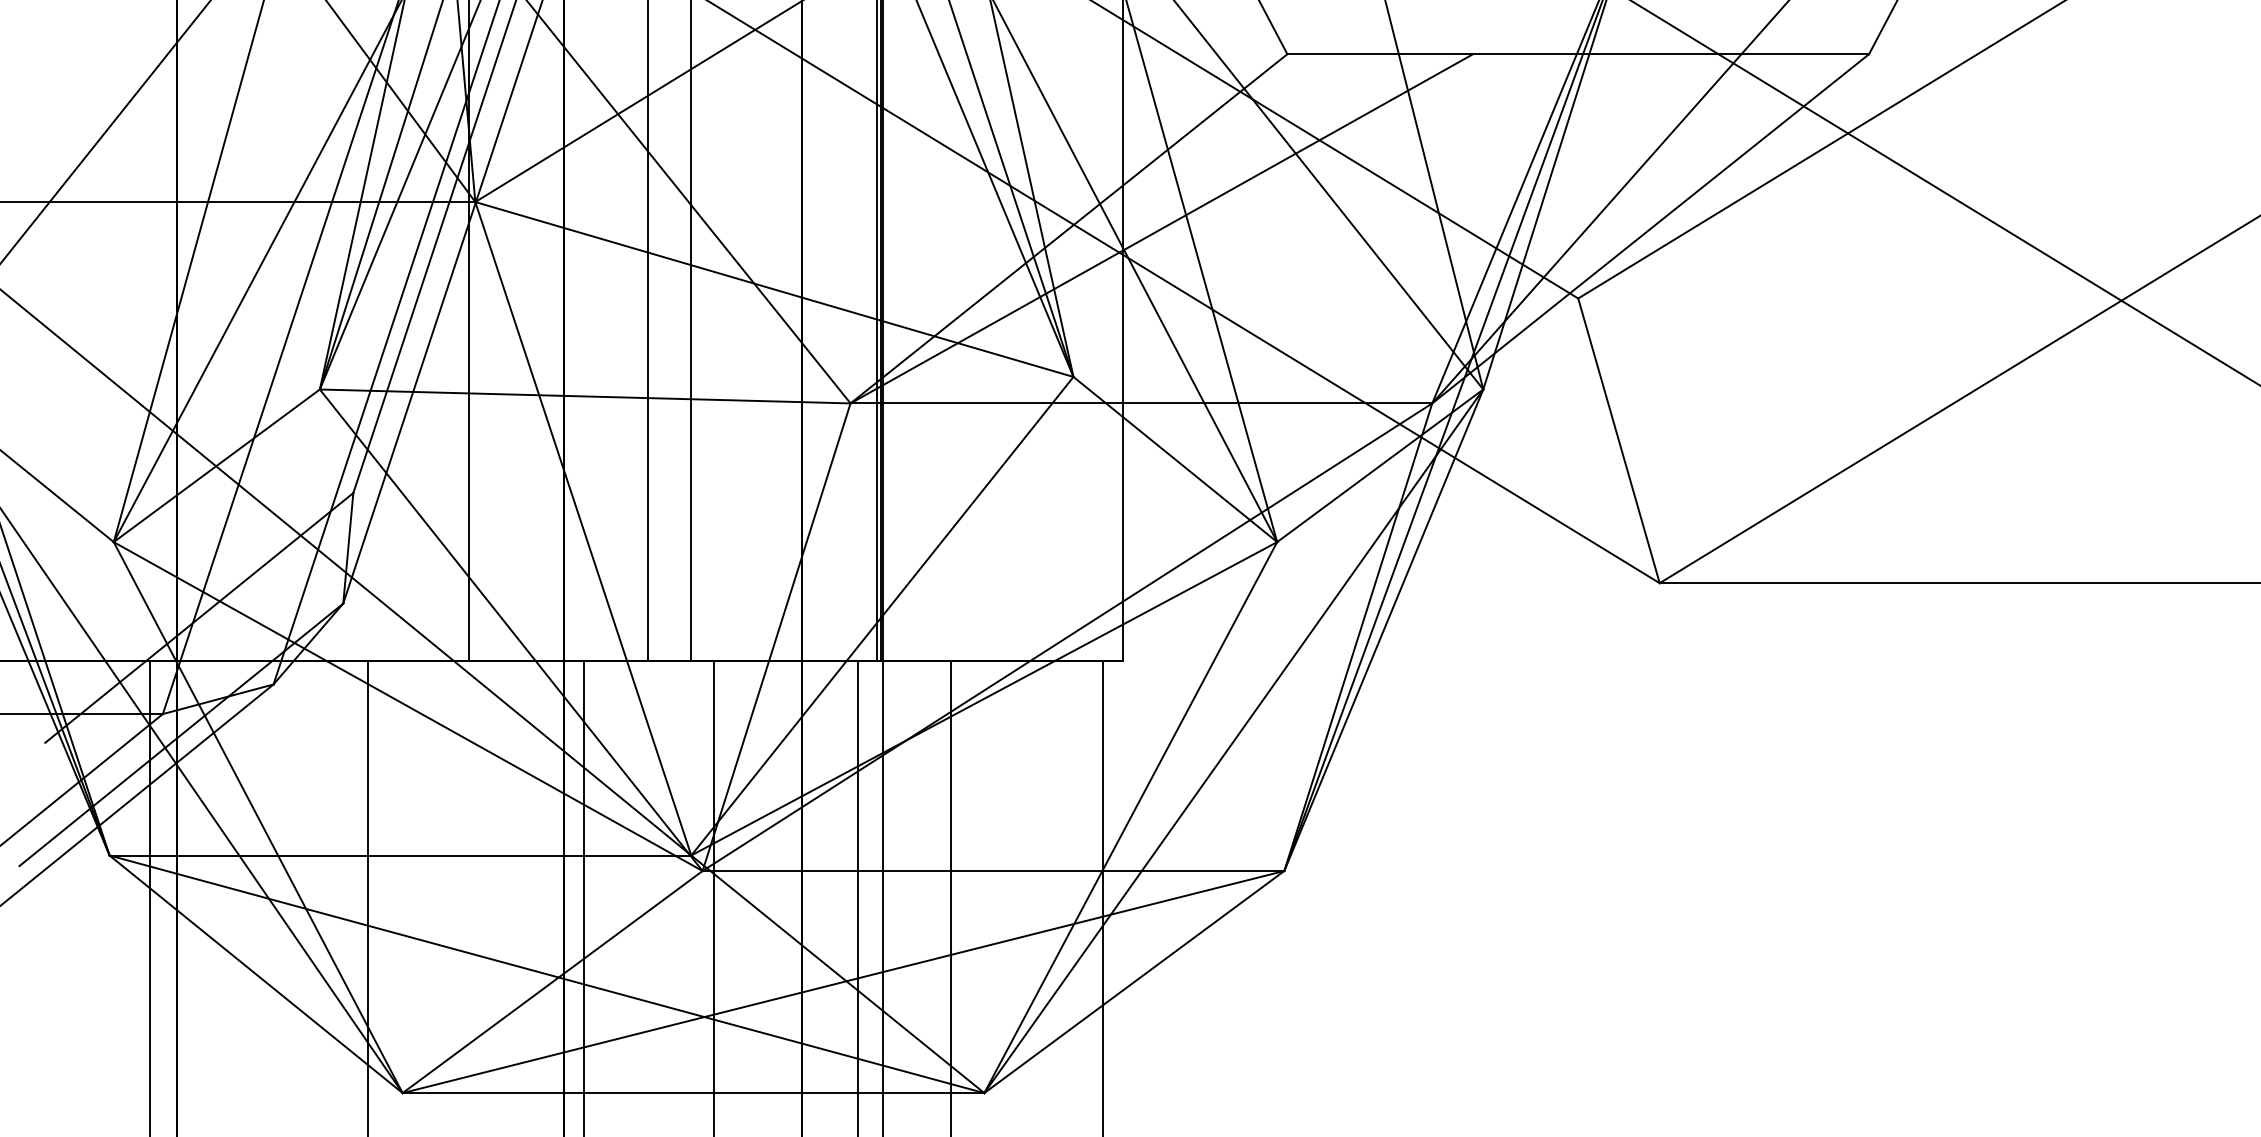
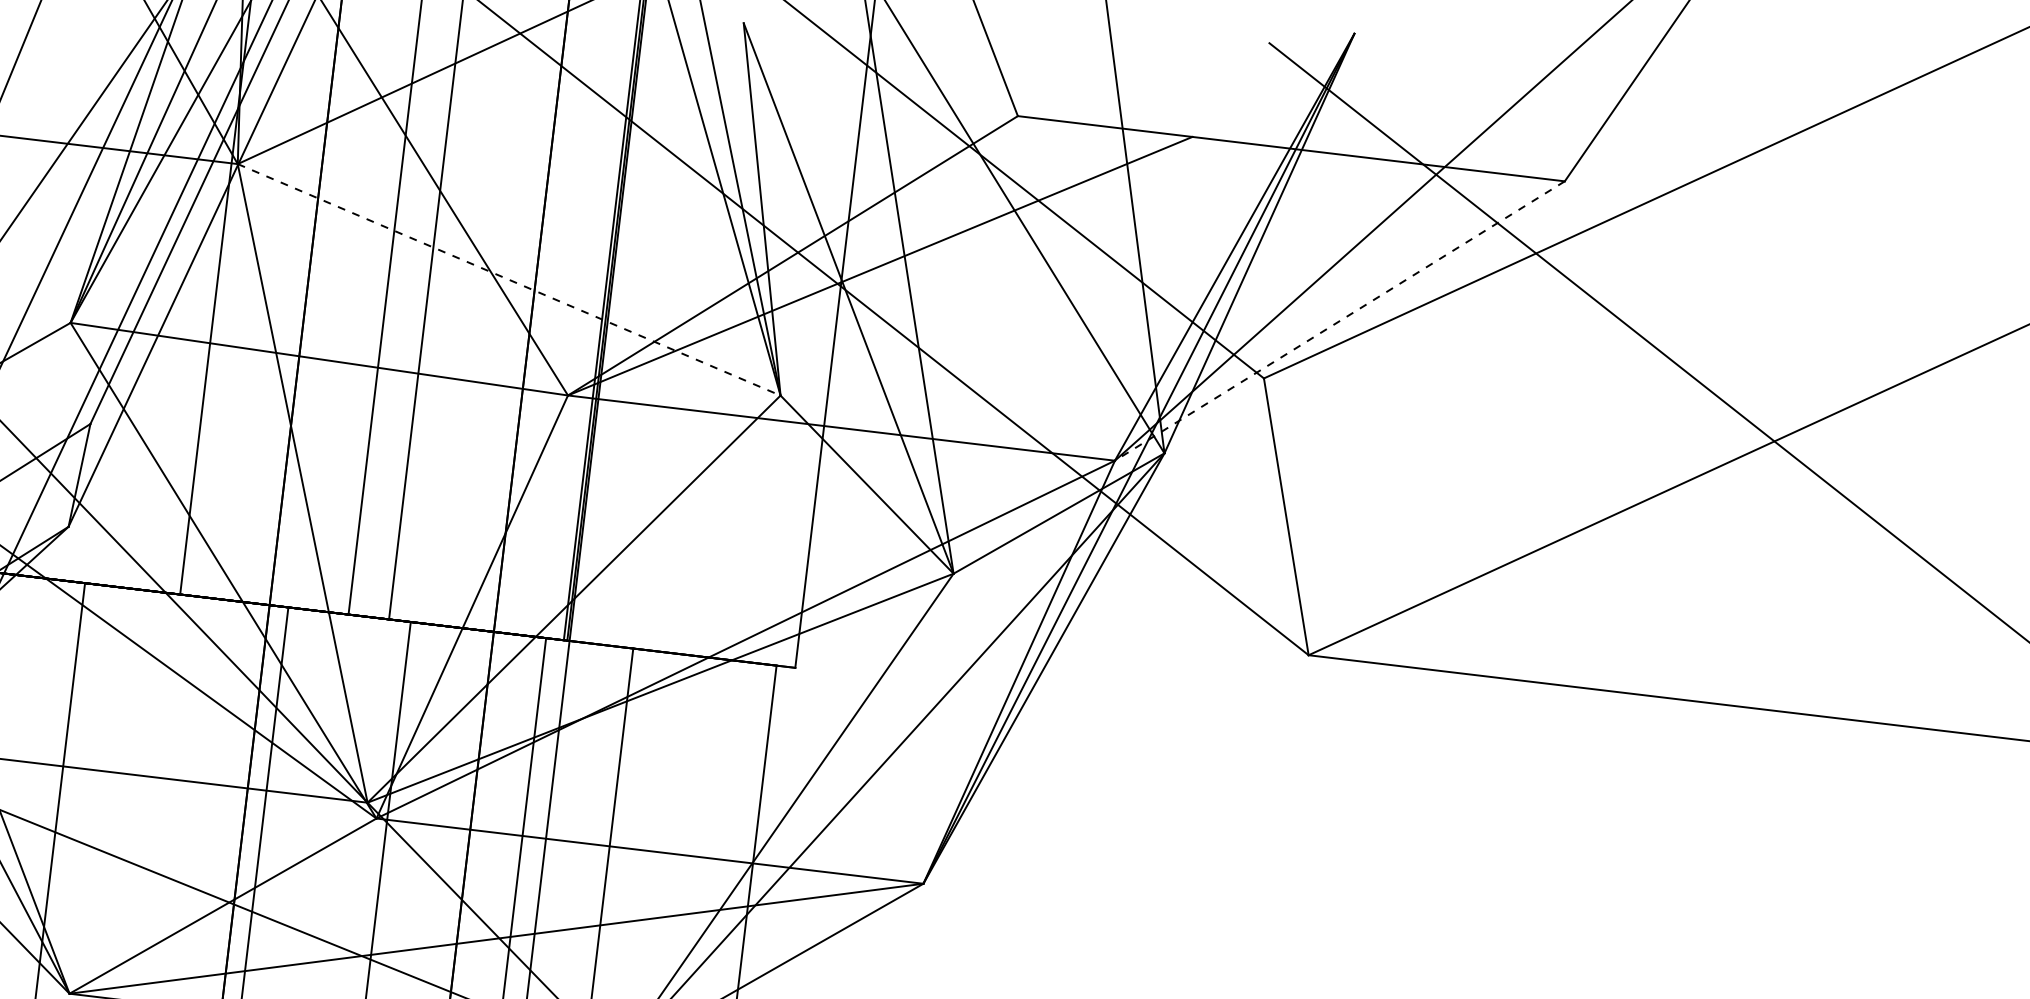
line: (1650, 228) -> (1339, 320), solid -> dashed
line: (774, 289) -> (509, 279), solid -> dashed

